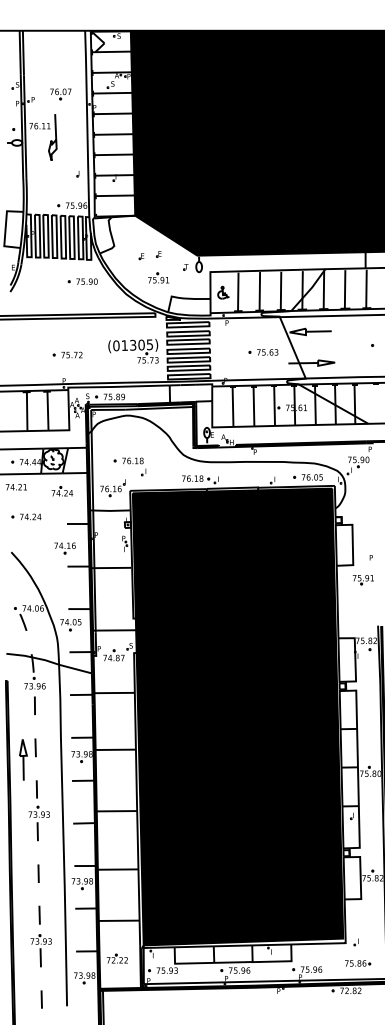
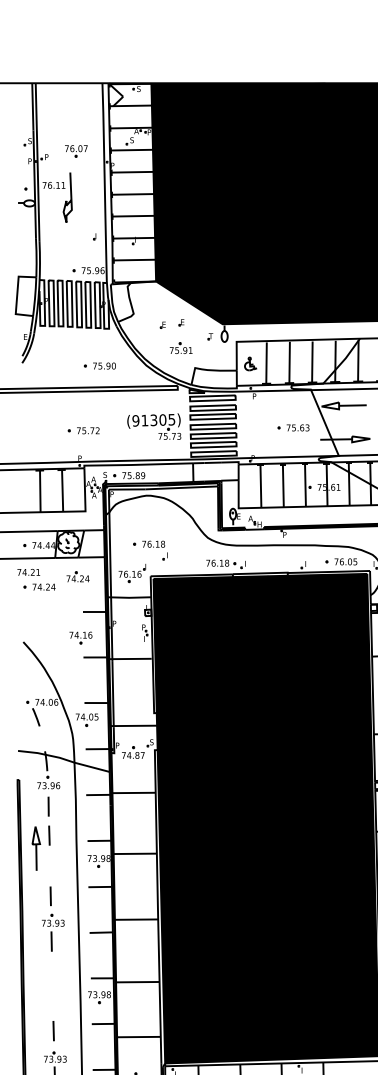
part: (82, 281) -> (99, 365), moved
text: (116, 345) -> (136, 420), (01305) -> (91305)
part: (26, 516) -> (39, 586), moved
part: (27, 759) -> (40, 848), moved
line: (38, 873) -> (52, 986), removed

